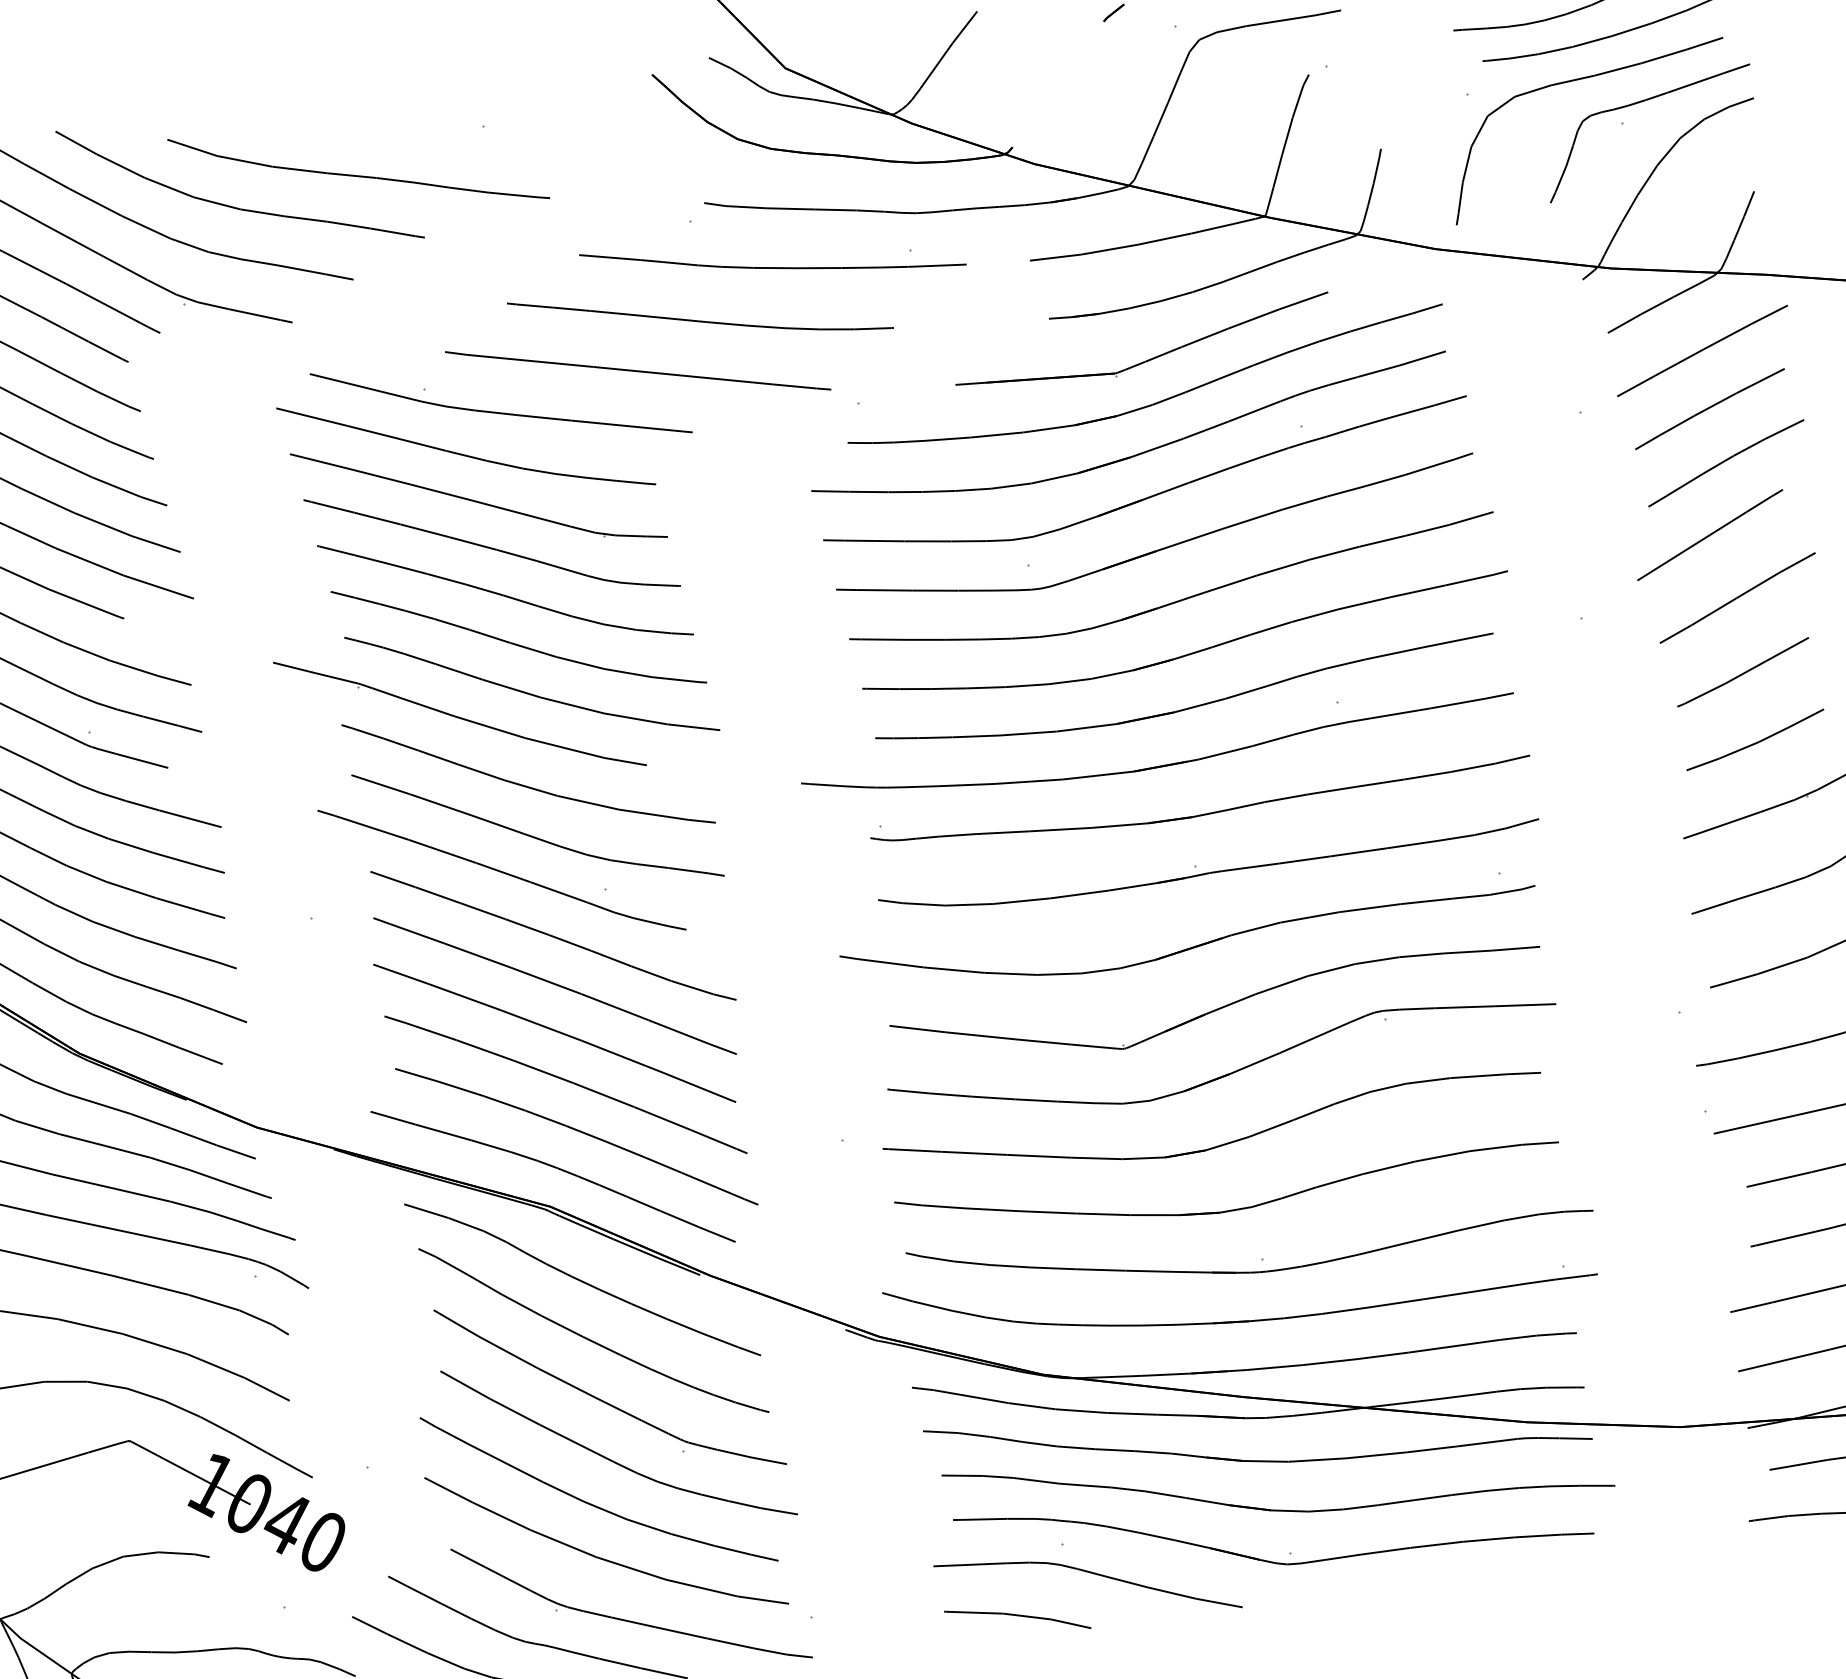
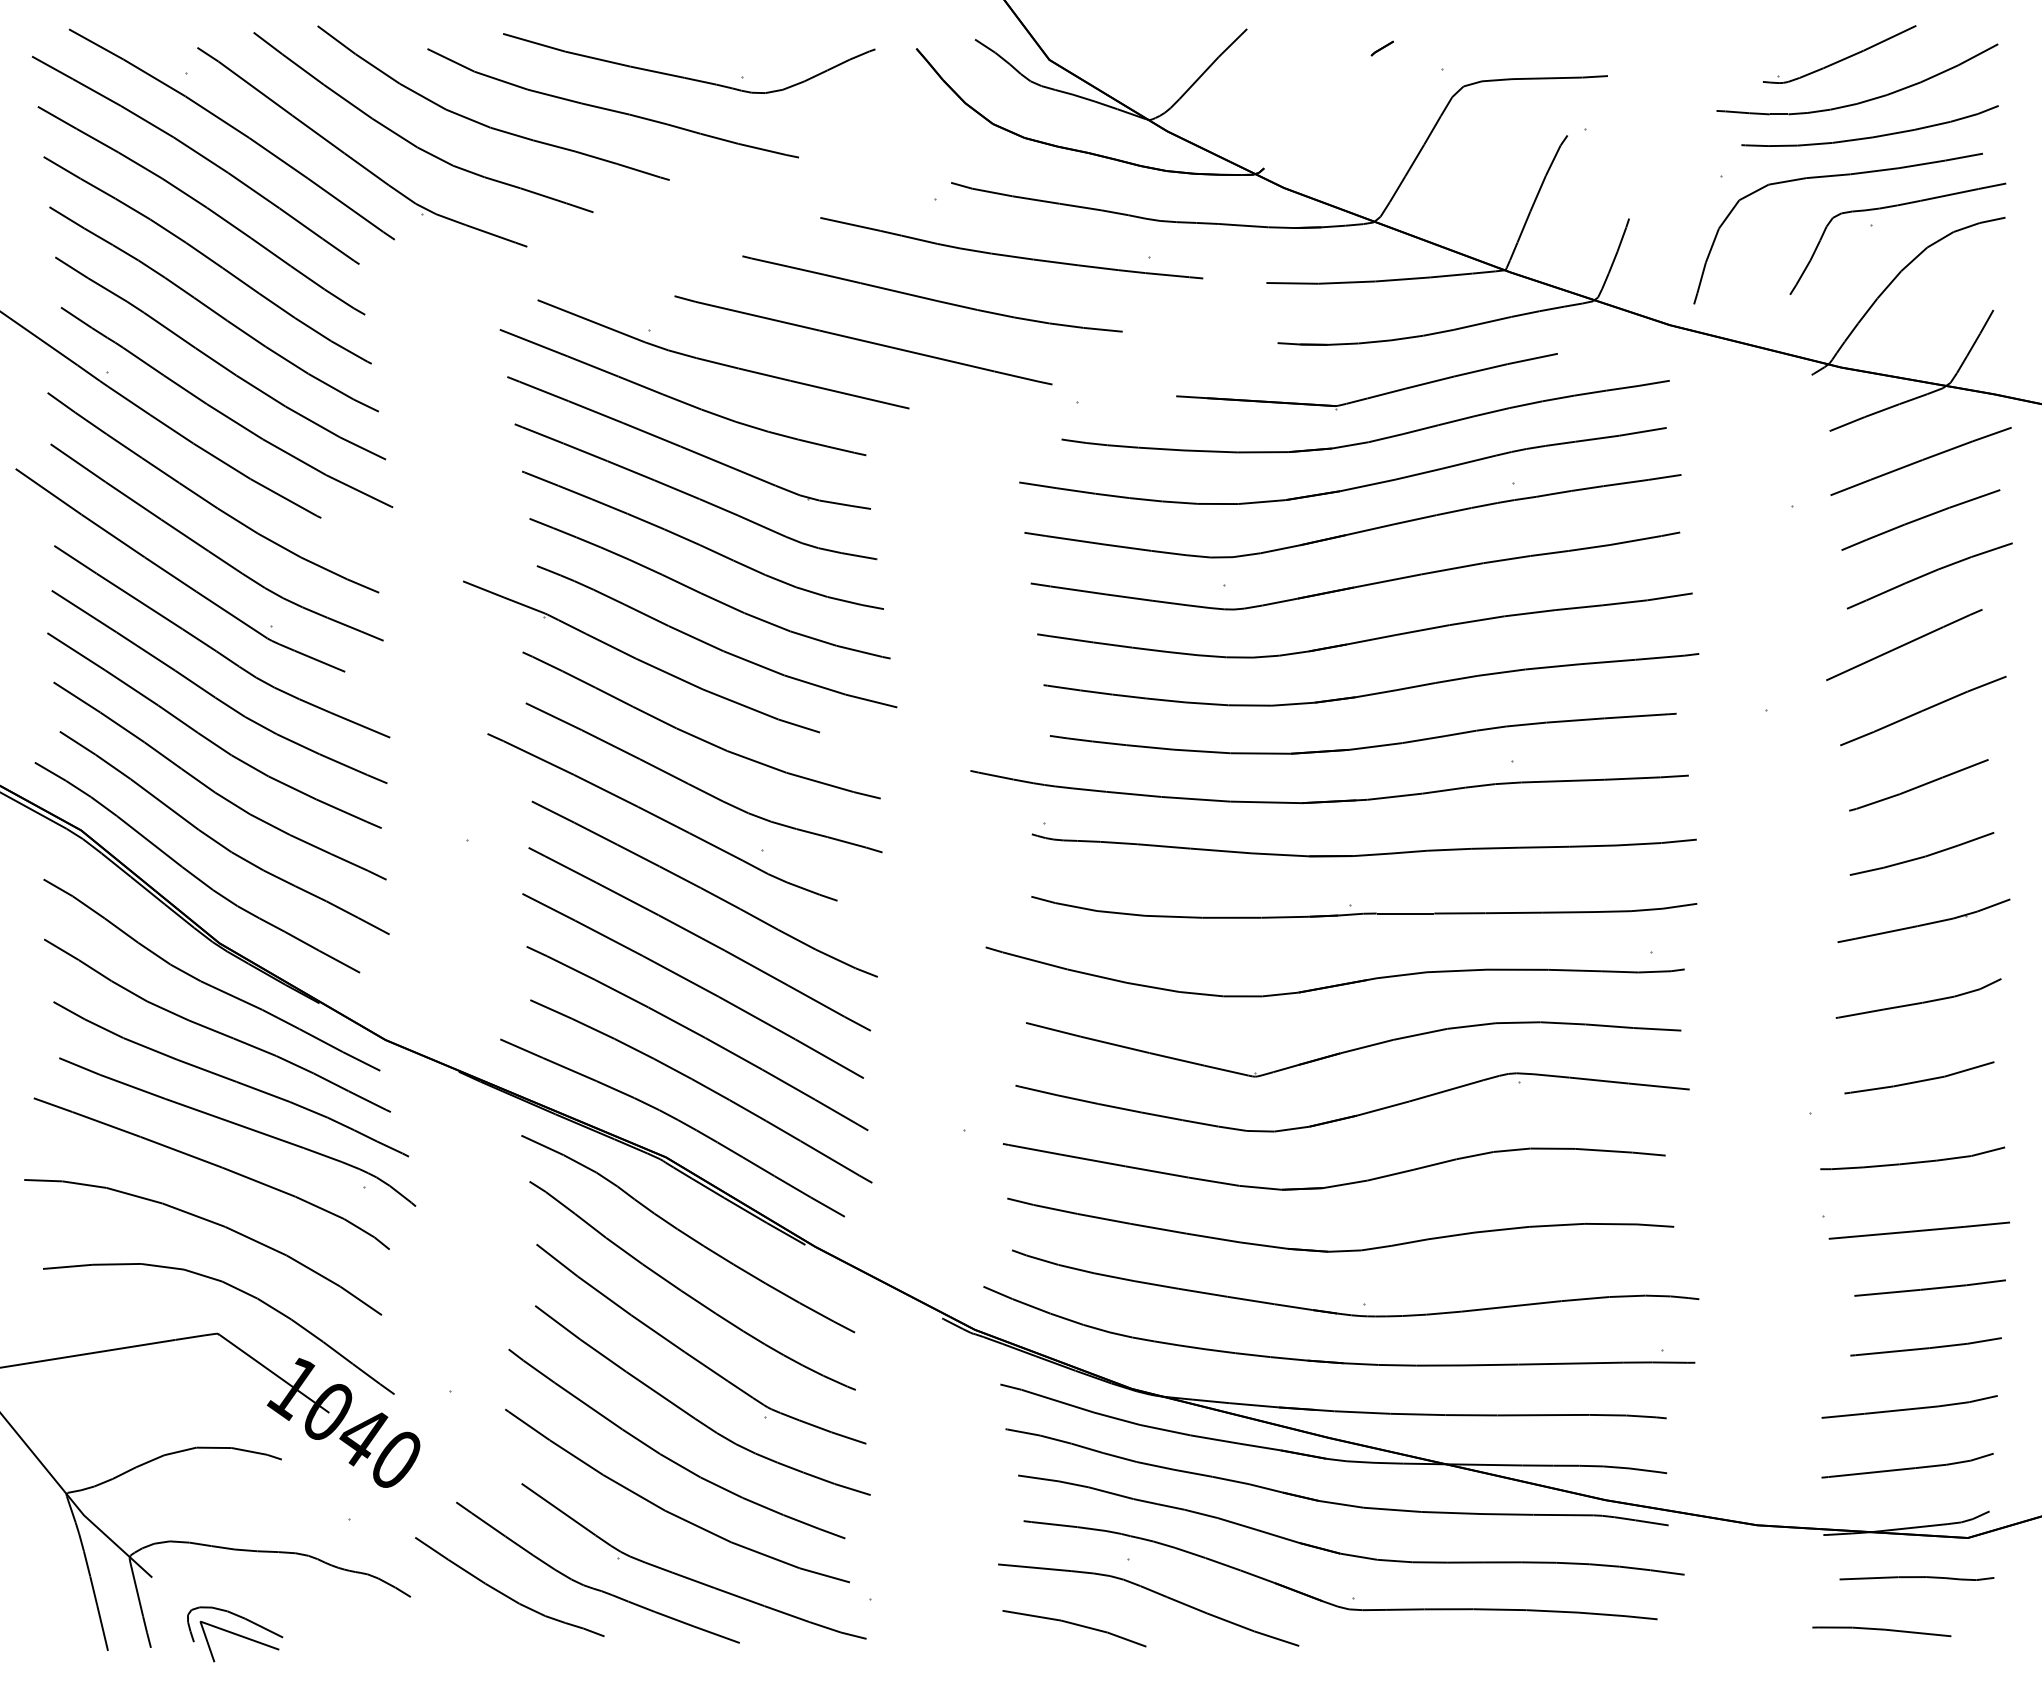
curve: (429, 133) -> (688, 77), added

